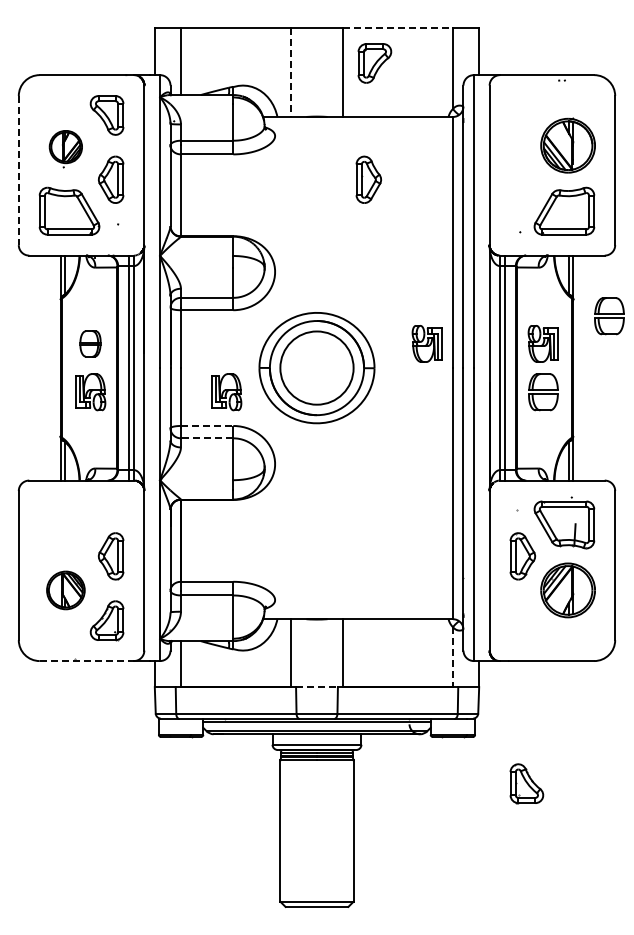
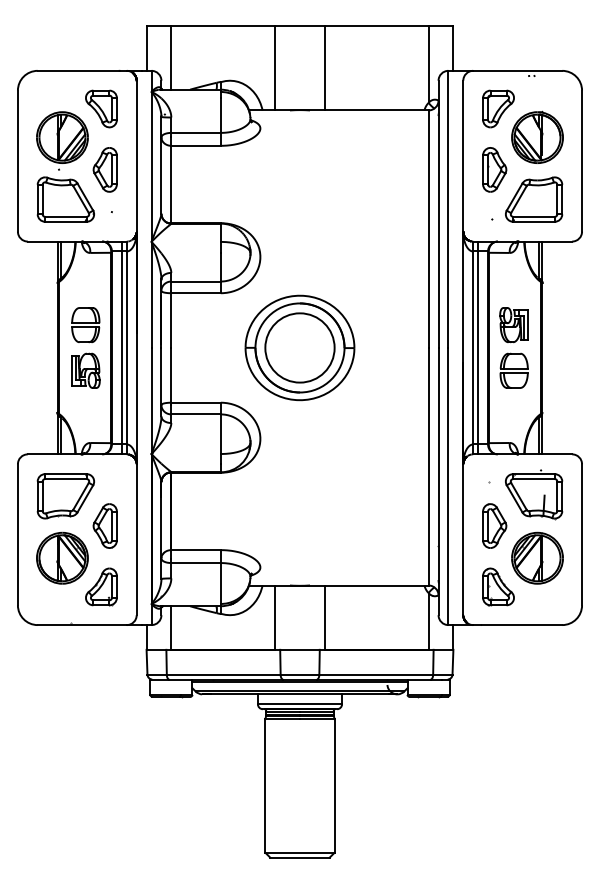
line: (398, 28) -> (377, 26), dashed -> solid
part: (374, 63) -> (498, 109), moved
line: (290, 73) -> (274, 69), dashed -> solid
part: (65, 148) -> (62, 140), size x1.67
line: (18, 170) -> (17, 161), dashed -> solid
part: (368, 179) -> (494, 169), moved
part: (609, 316) -> (576, 299), removed
part: (90, 343) -> (85, 324), size x1.43
part: (426, 343) -> (403, 324), removed
part: (226, 392) -> (214, 371), removed
line: (207, 425) -> (196, 402), dashed -> solid
line: (206, 438) -> (195, 414), dashed -> solid
part: (69, 524) -> (65, 495), added
part: (65, 590) -> (62, 558), size x1.43
line: (453, 657) -> (429, 621), dashed -> solid
line: (87, 661) -> (82, 625), dashed -> solid
line: (317, 687) -> (300, 650), dashed -> solid
part: (526, 783) -> (498, 586), moved

